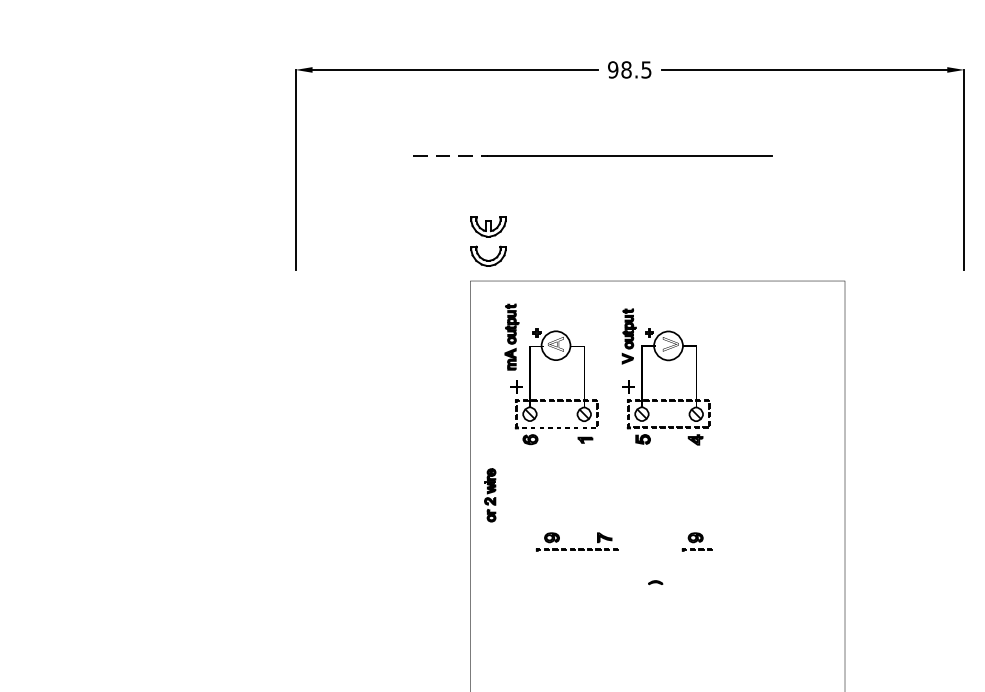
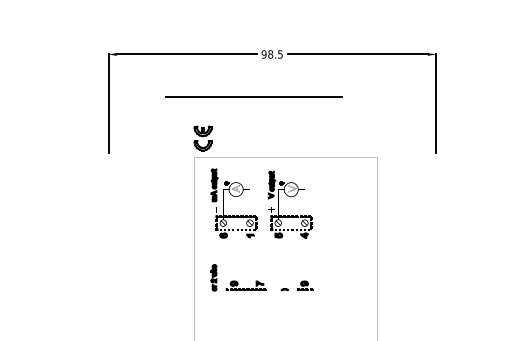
line: (452, 155) -> (185, 96), dashed -> solid
part: (489, 494) -> (213, 277), moved
part: (654, 582) -> (284, 289), moved

